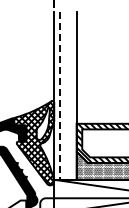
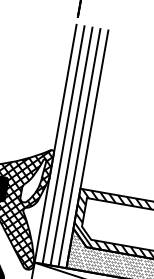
line: (65, 95) -> (71, 145), added
line: (71, 95) -> (80, 147), added
line: (59, 96) -> (62, 145), dashed -> solid

